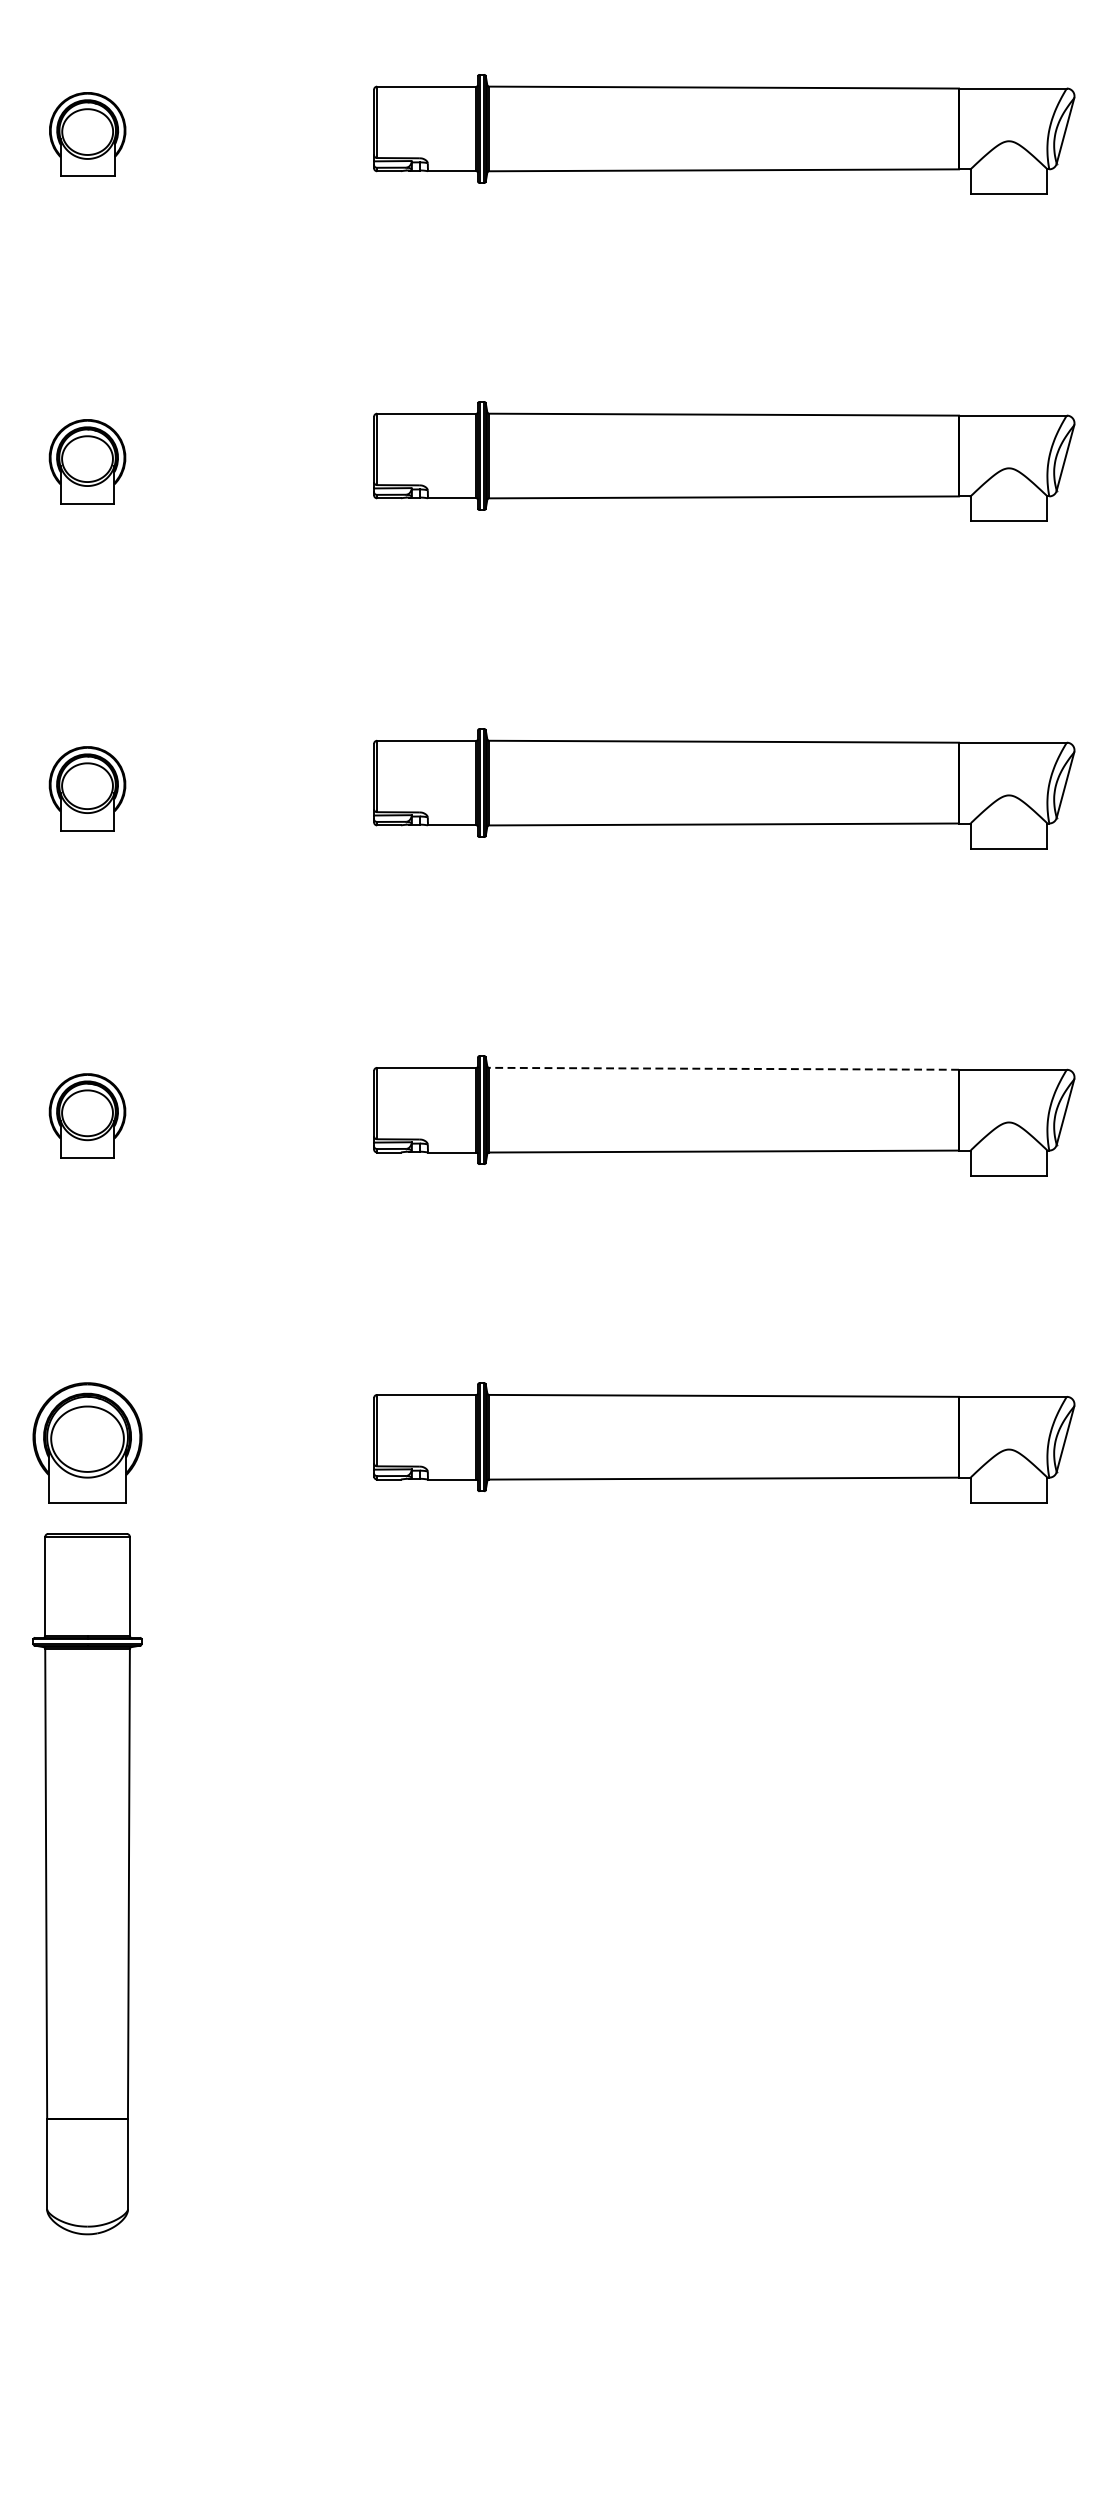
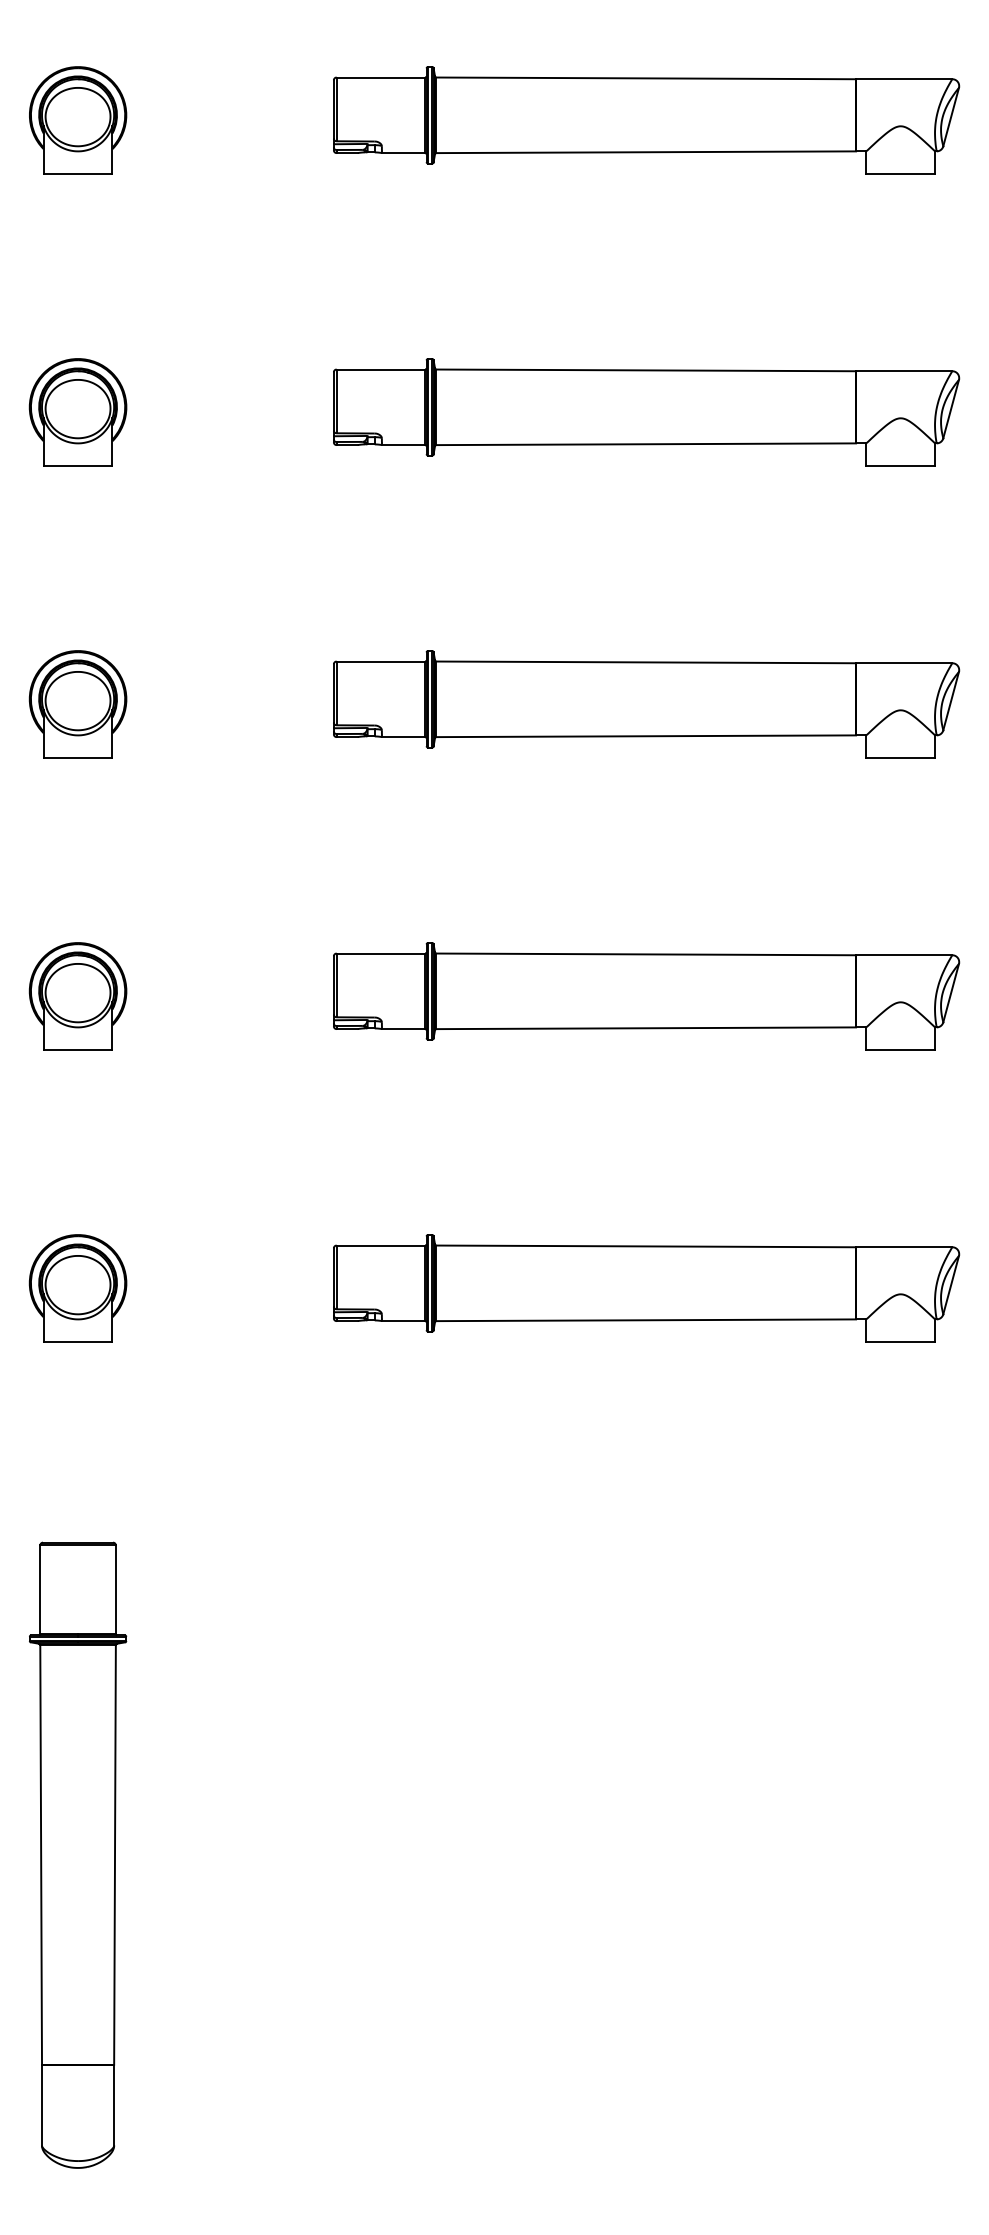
part: (88, 134) -> (78, 120), size x1.43
part: (86, 461) -> (77, 412), size x1.43
part: (86, 788) -> (77, 704), size x1.43
line: (724, 1068) -> (646, 954), dashed -> solid
part: (86, 1115) -> (77, 996), size x1.43
part: (88, 1883) -> (78, 1854), moved

